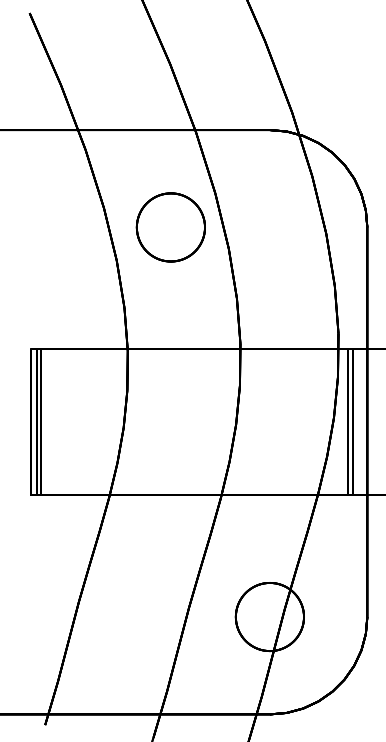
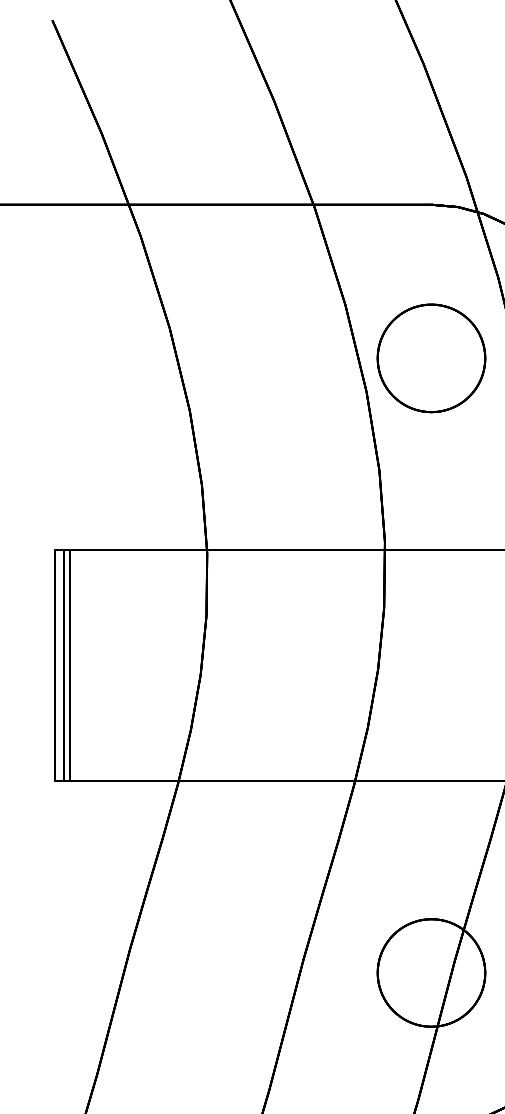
part: (170, 227) -> (430, 358), moved

